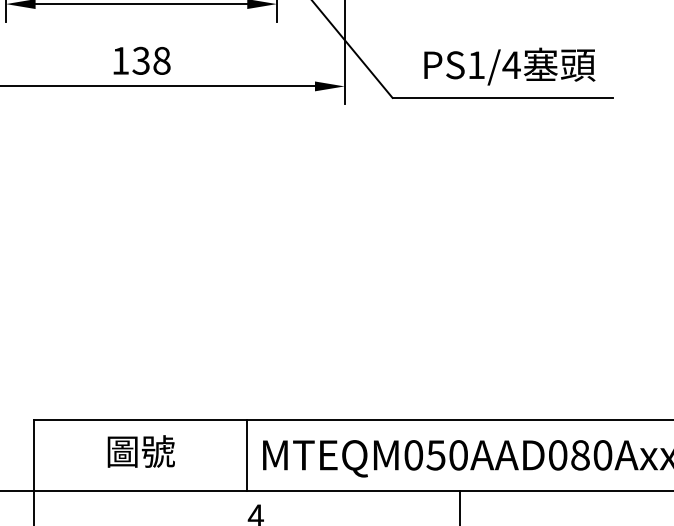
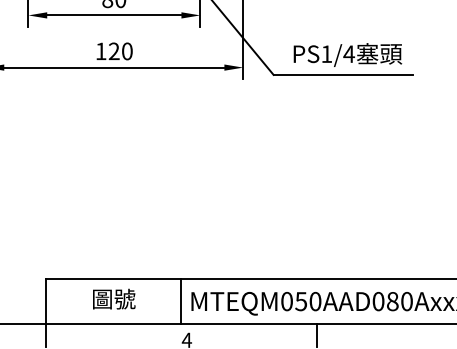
text: (151, 60) -> (120, 51), 138 -> 120

